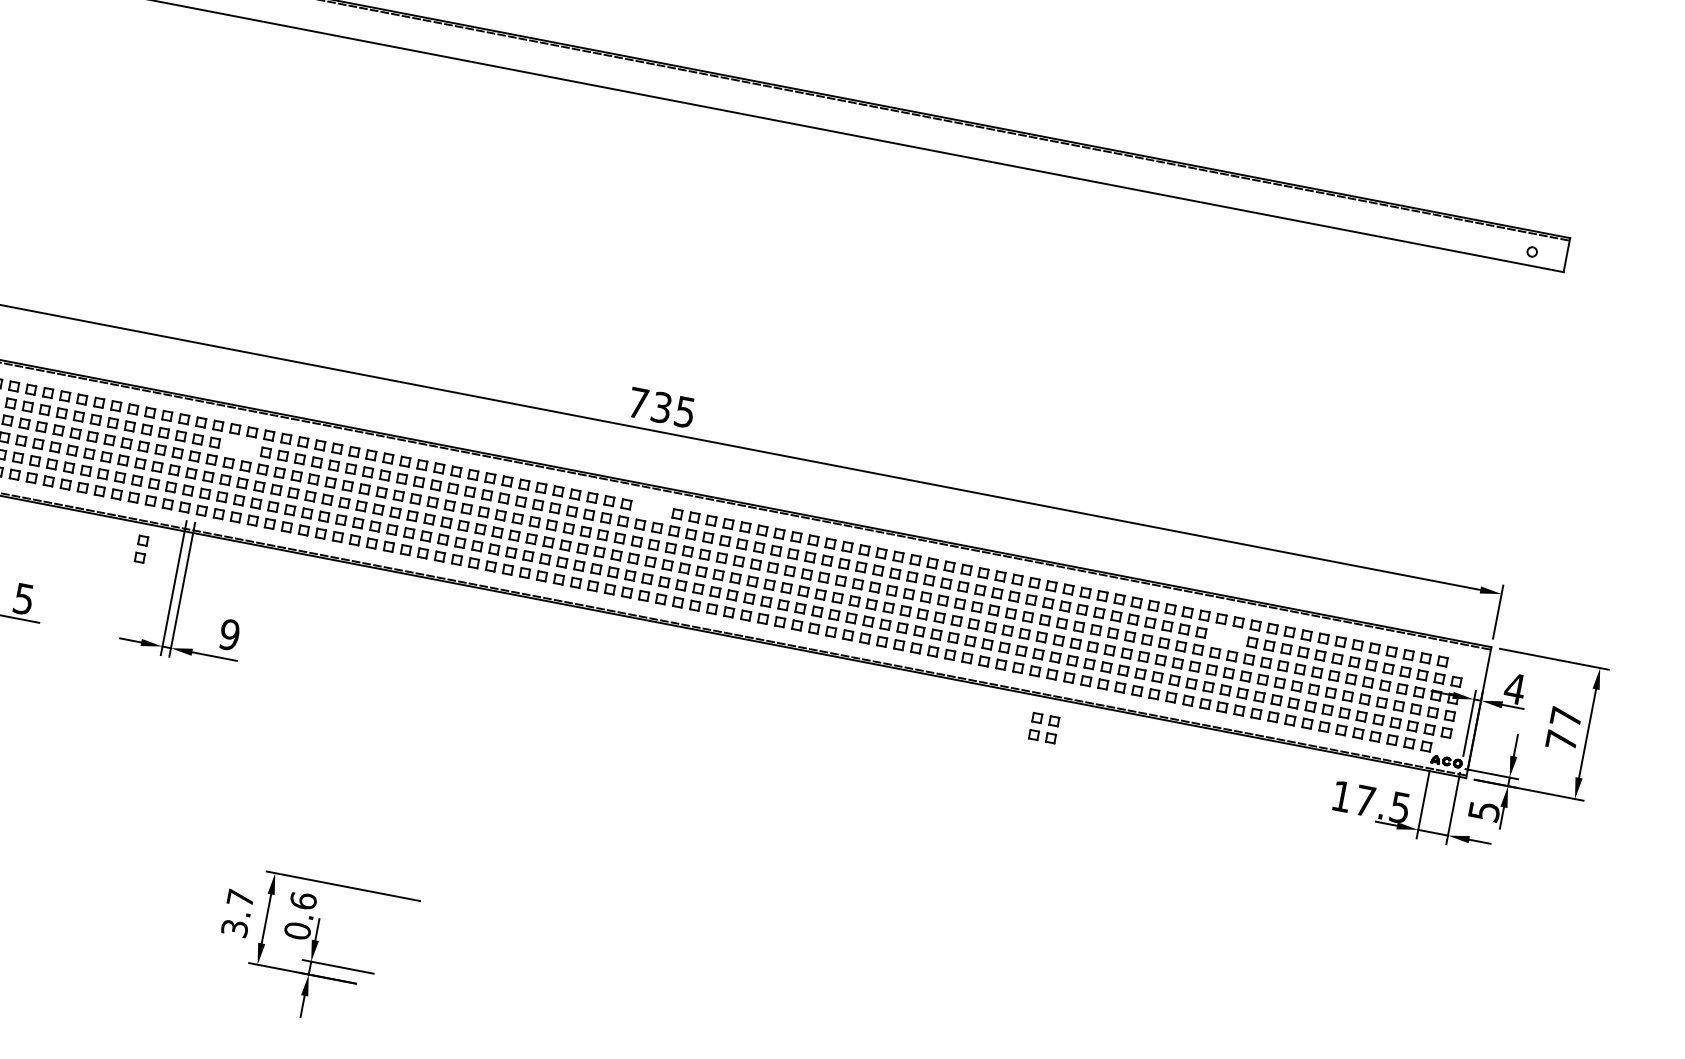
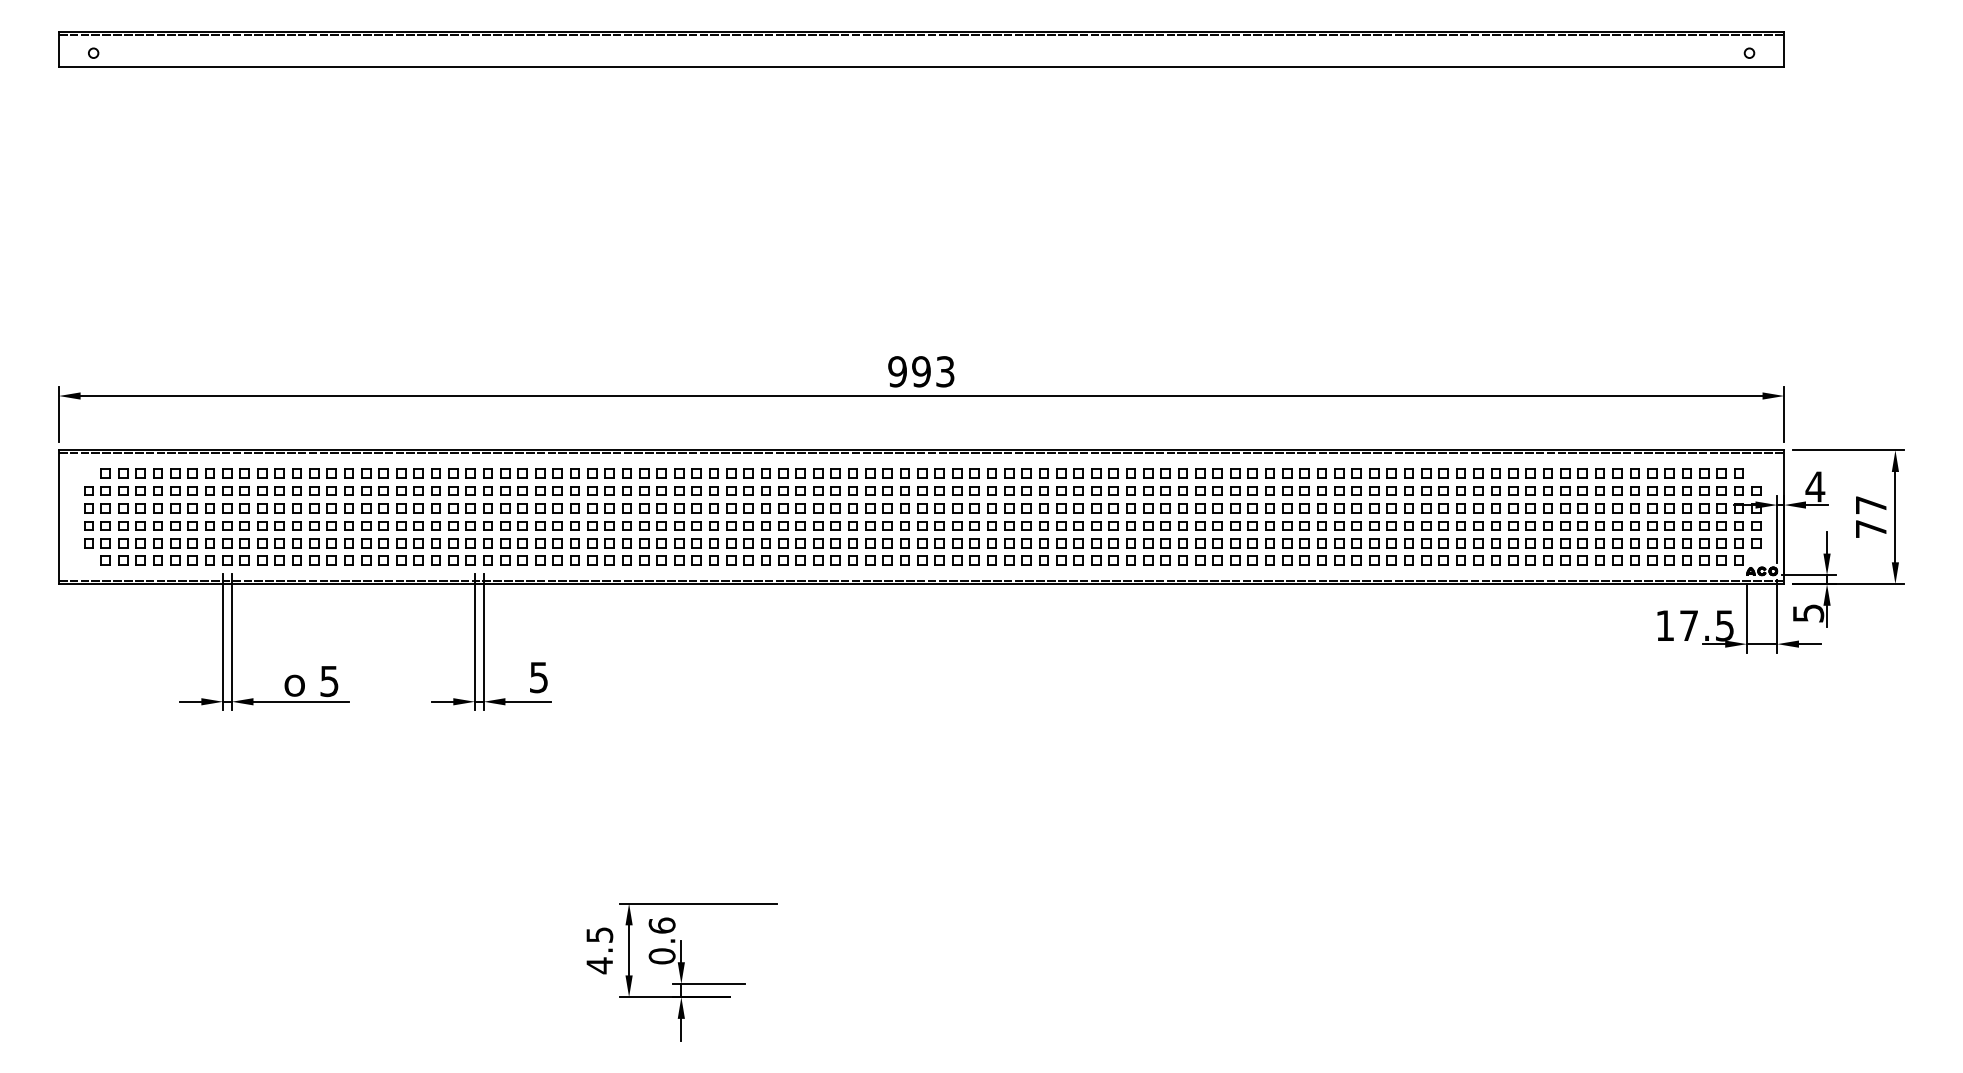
text: (661, 407) -> (921, 371), 735 -> 993
part: (239, 447) -> (513, 490), added
part: (651, 508) -> (930, 473), added
part: (141, 548) -> (435, 609), removed
text: (229, 634) -> (538, 677), 9 -> 5
part: (1226, 637) -> (1521, 490), added
part: (1043, 727) -> (1358, 614), removed
text: (237, 913) -> (599, 950), 3.7 -> 4.5

